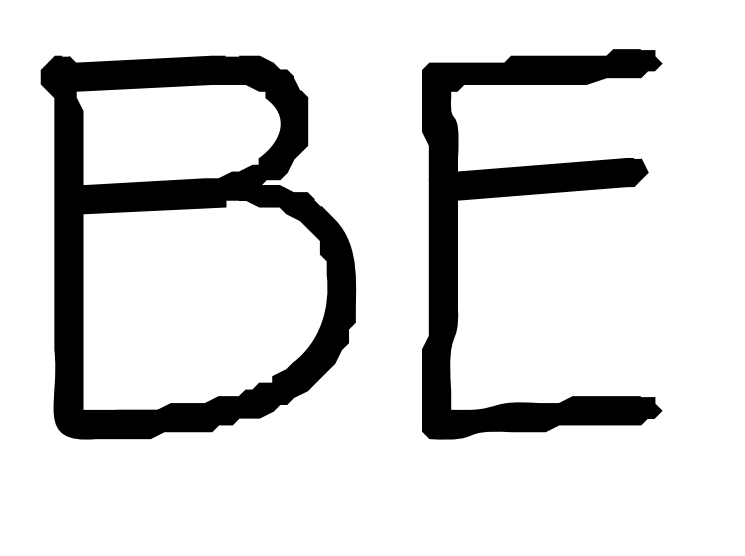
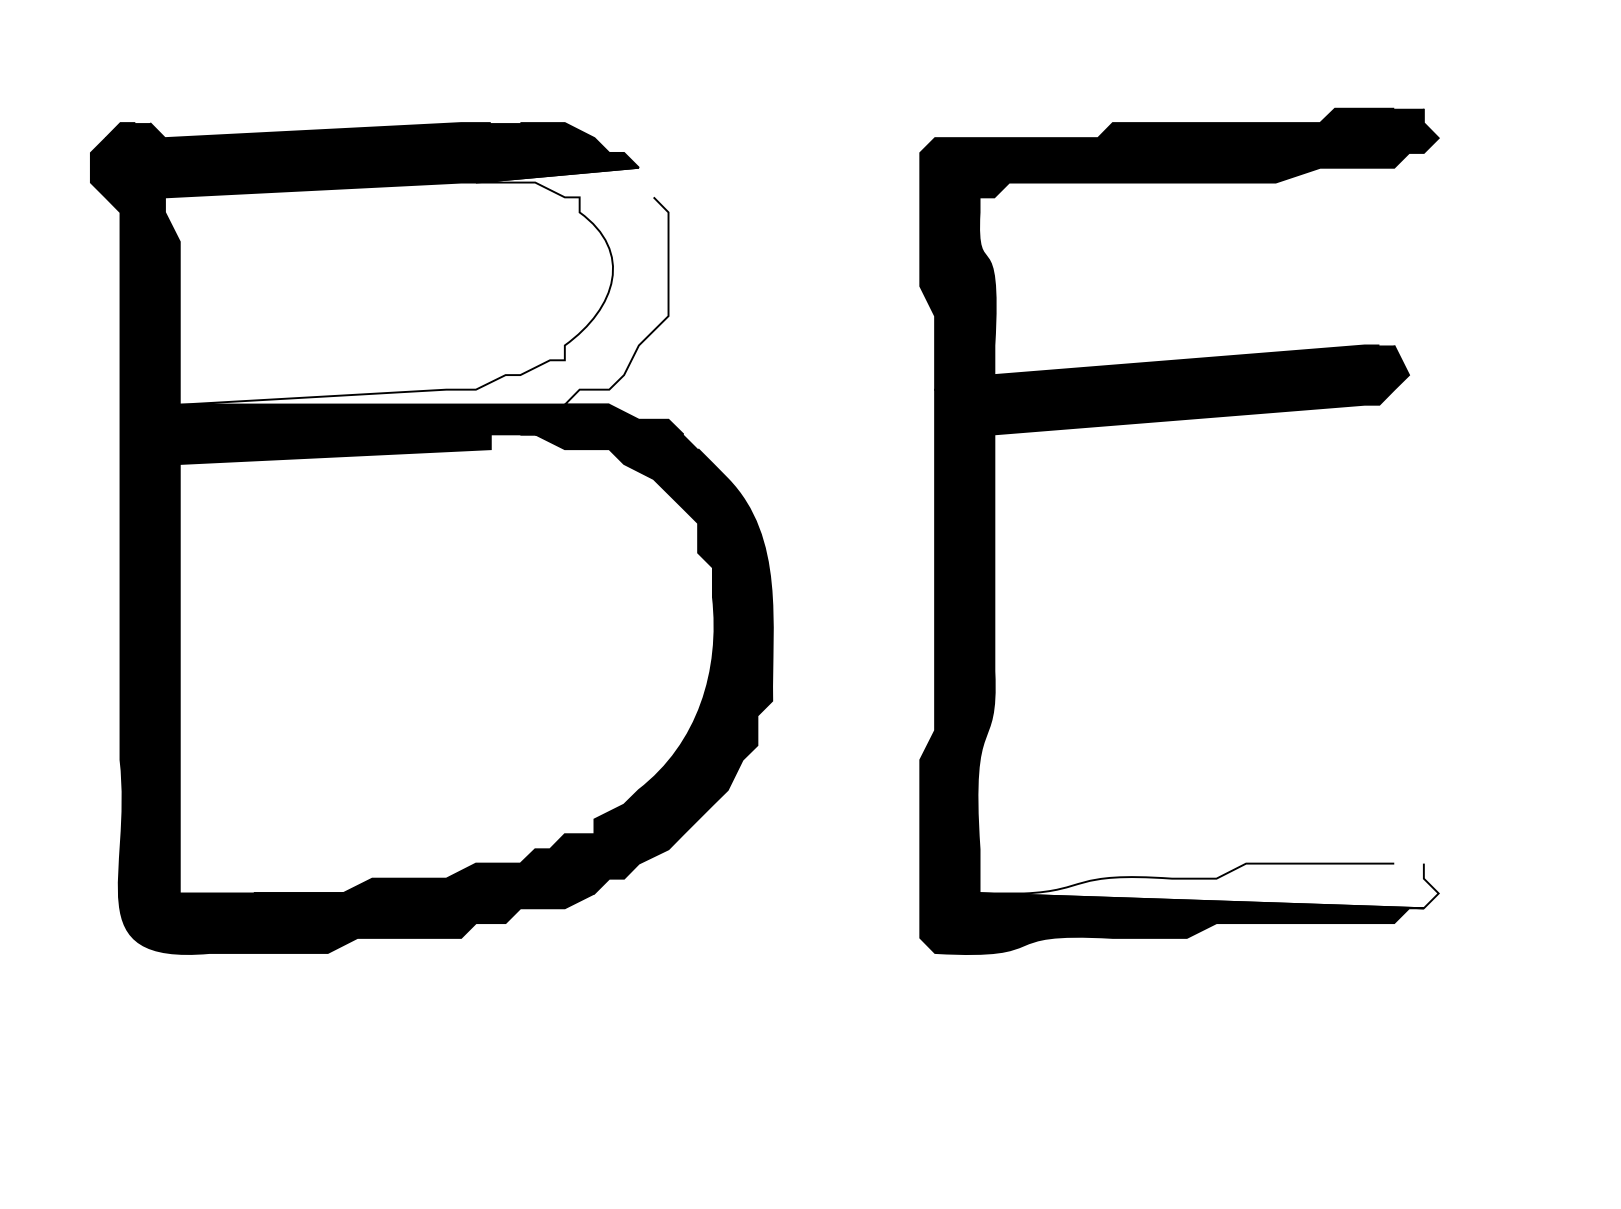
fill: (194, 131) -> (423, 285), removed
fill: (555, 407) -> (1208, 886), removed

